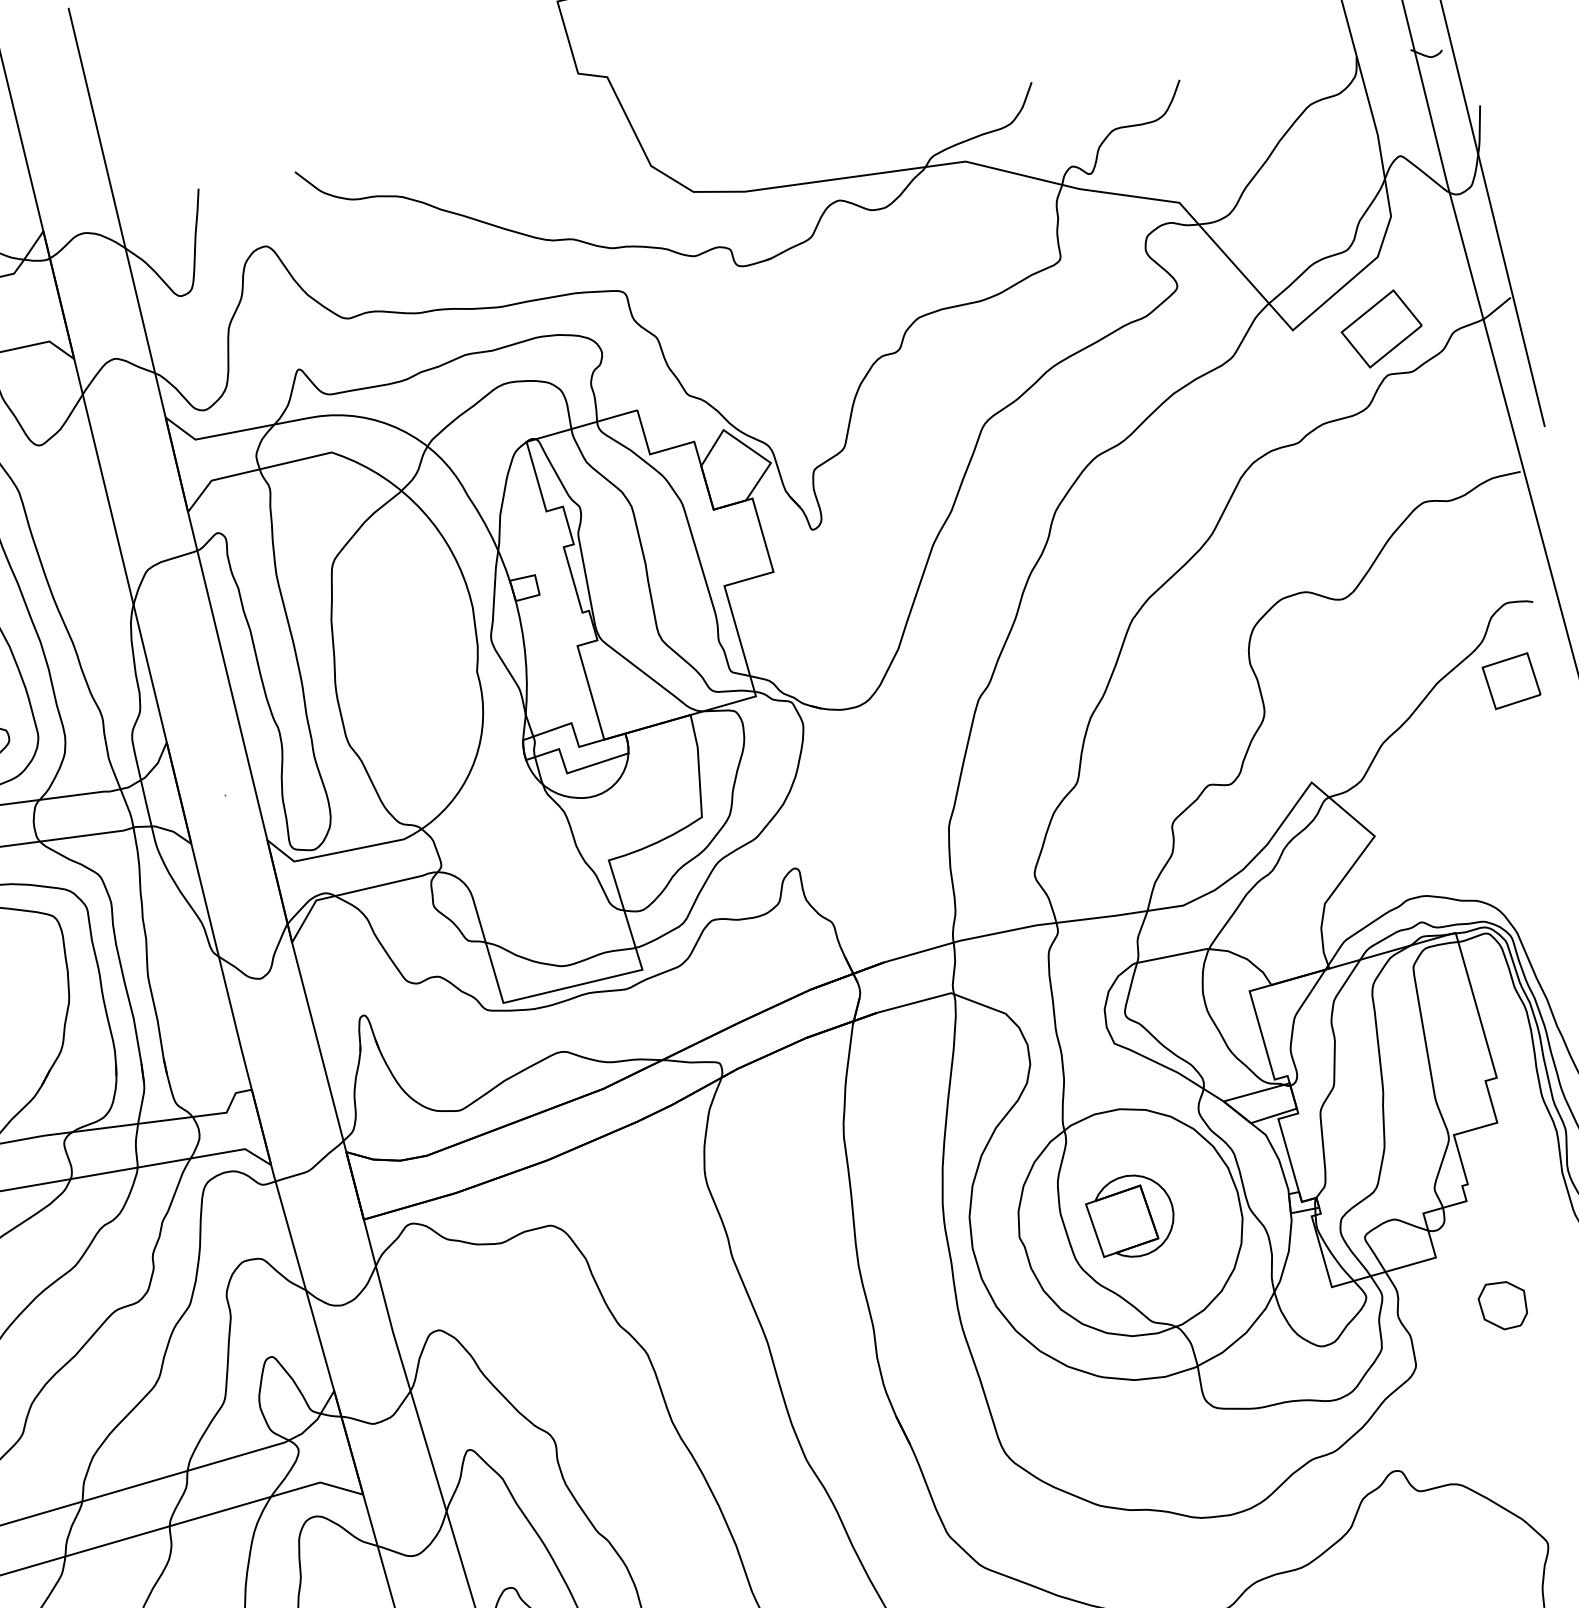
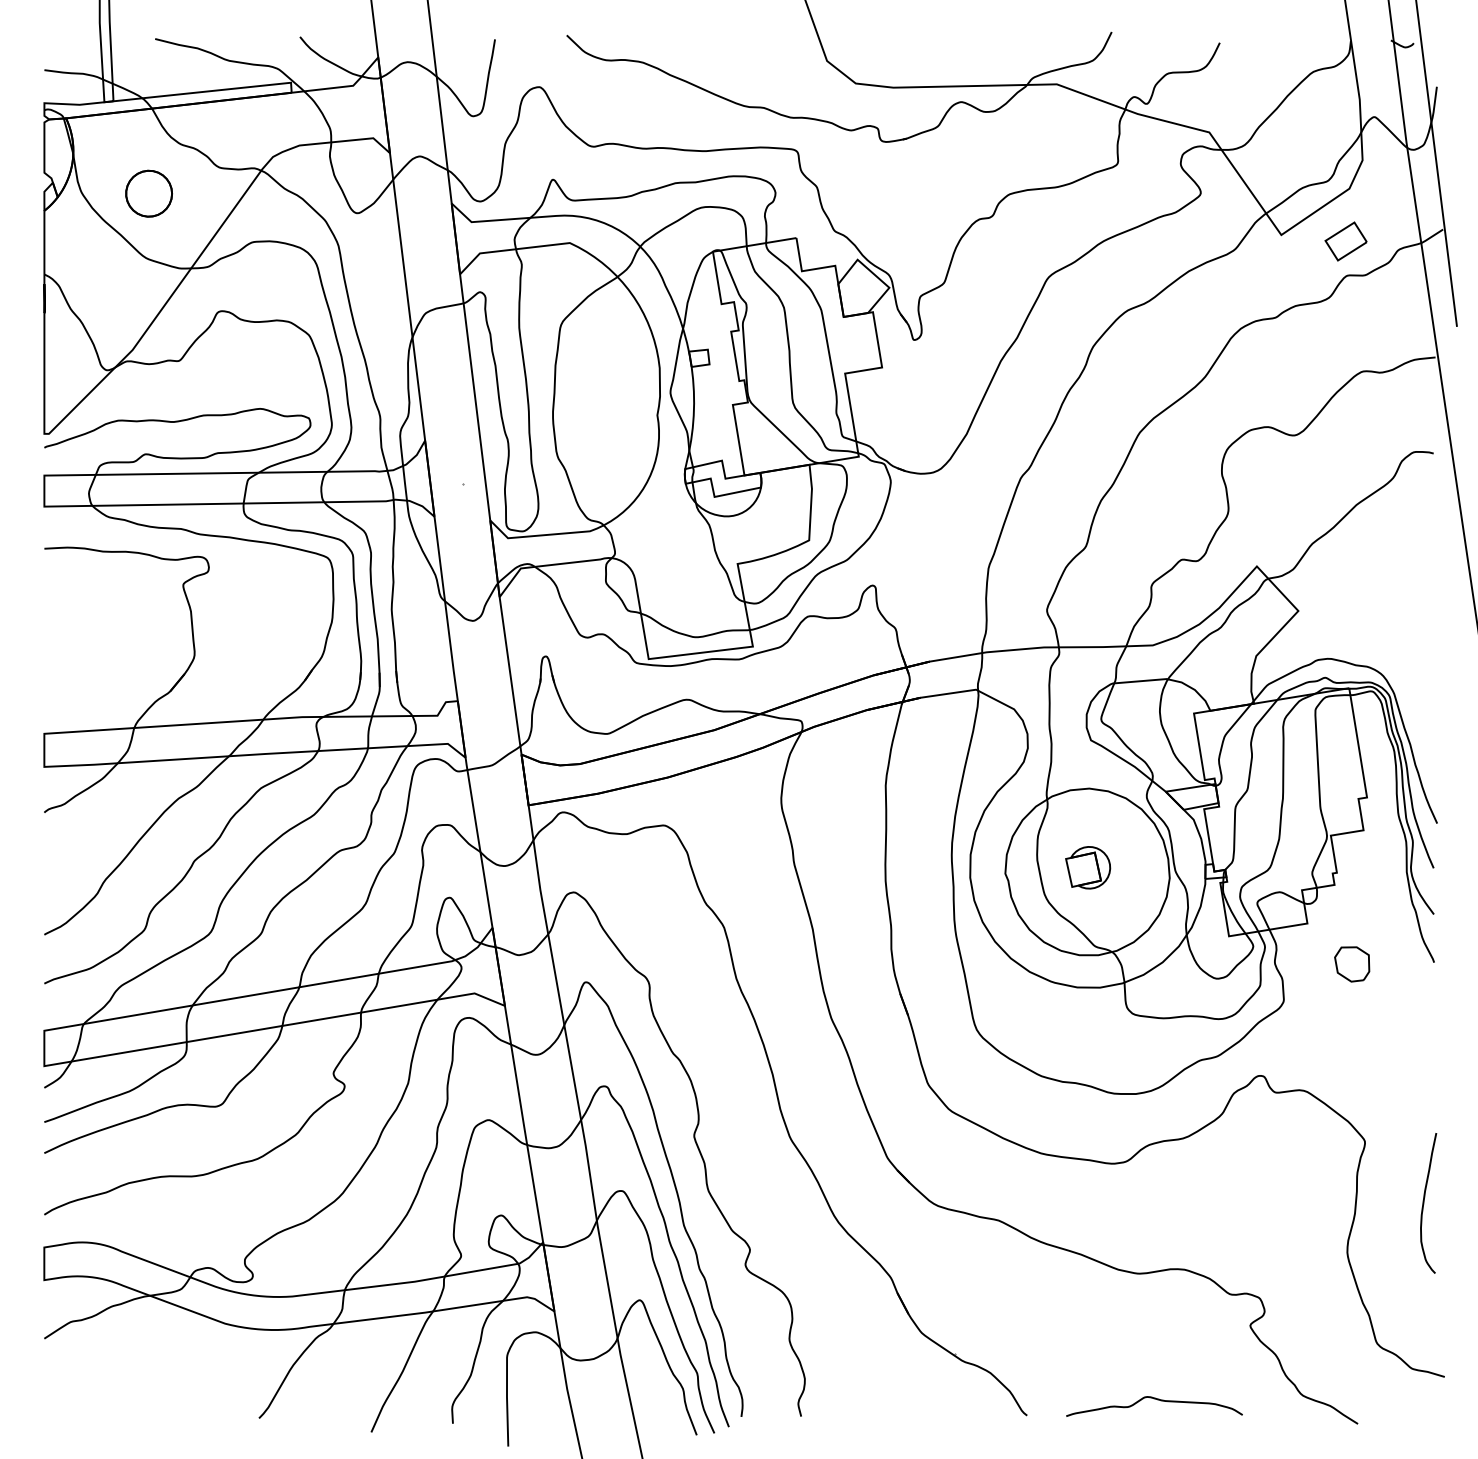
part: (1380, 329) -> (1345, 241), size x0.7
part: (1511, 681) -> (1411, 509), removed
part: (1129, 1216) -> (1087, 867), size x0.7

